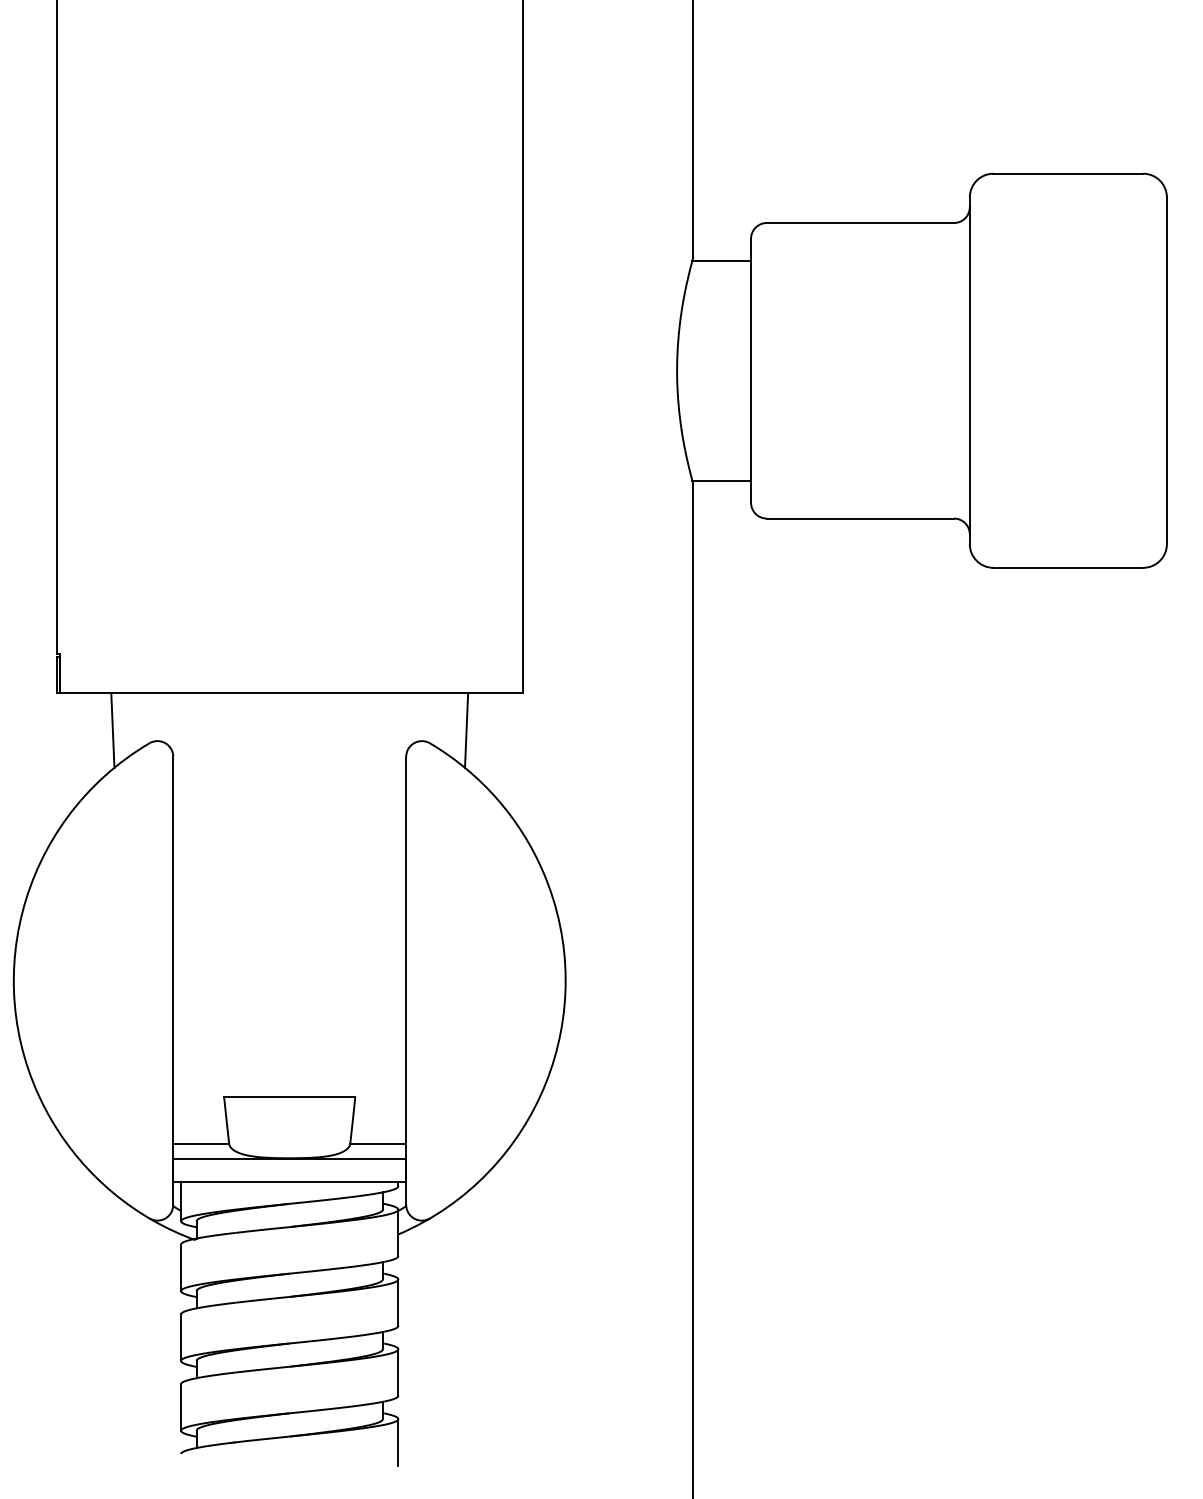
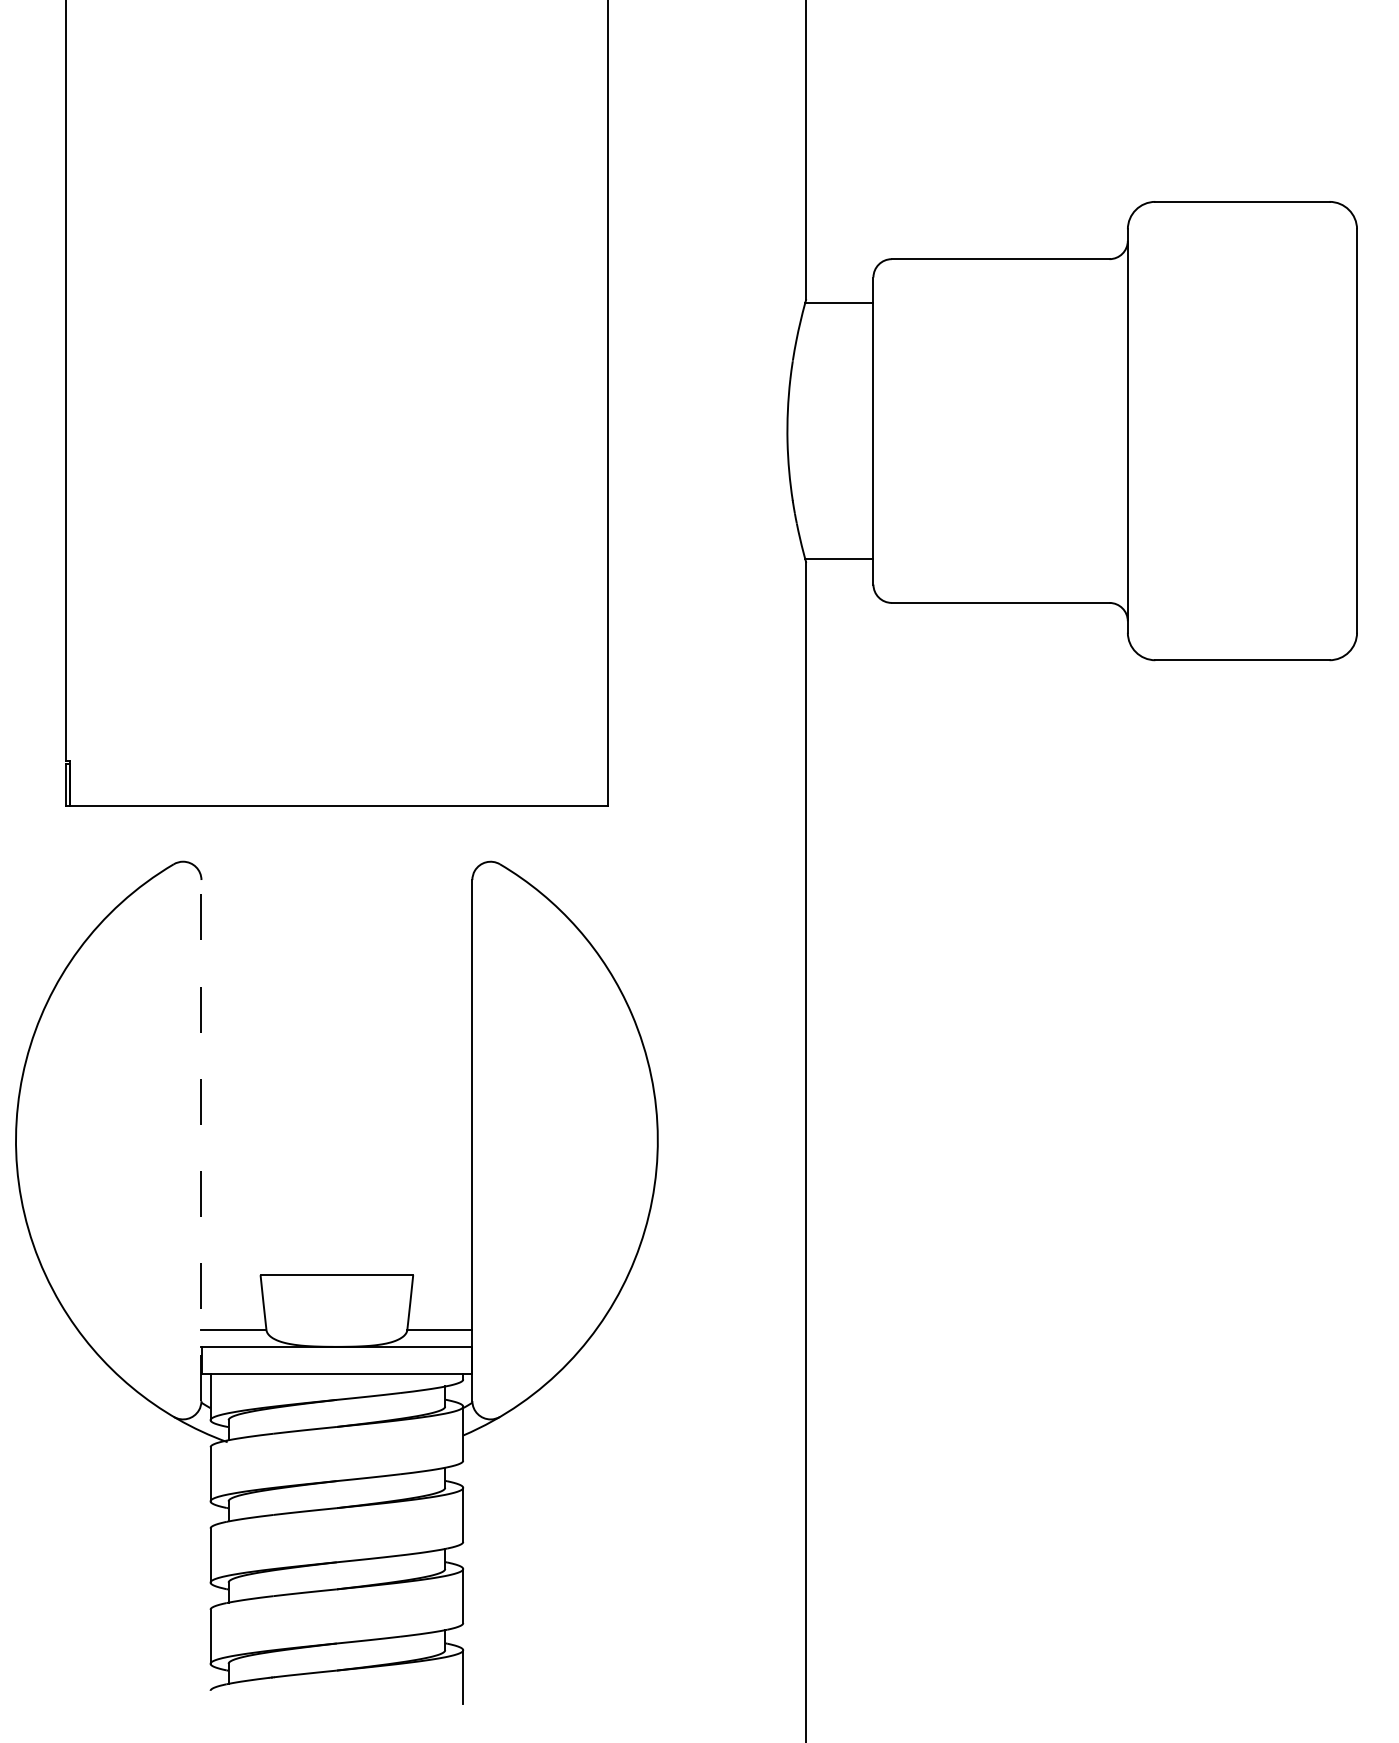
line: (112, 730) -> (130, 849), removed
line: (466, 730) -> (542, 849), removed
line: (173, 980) -> (201, 1140), solid -> dashed

